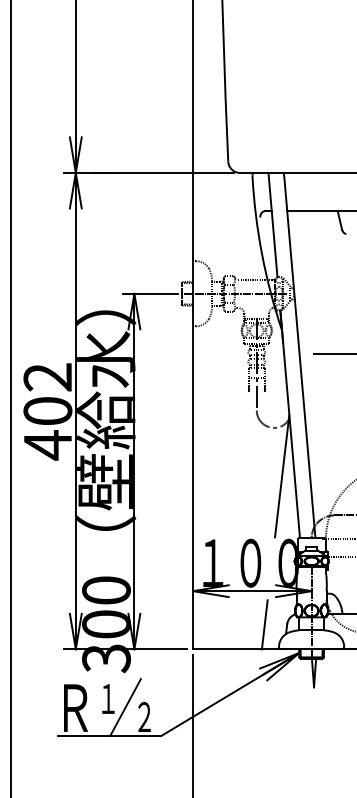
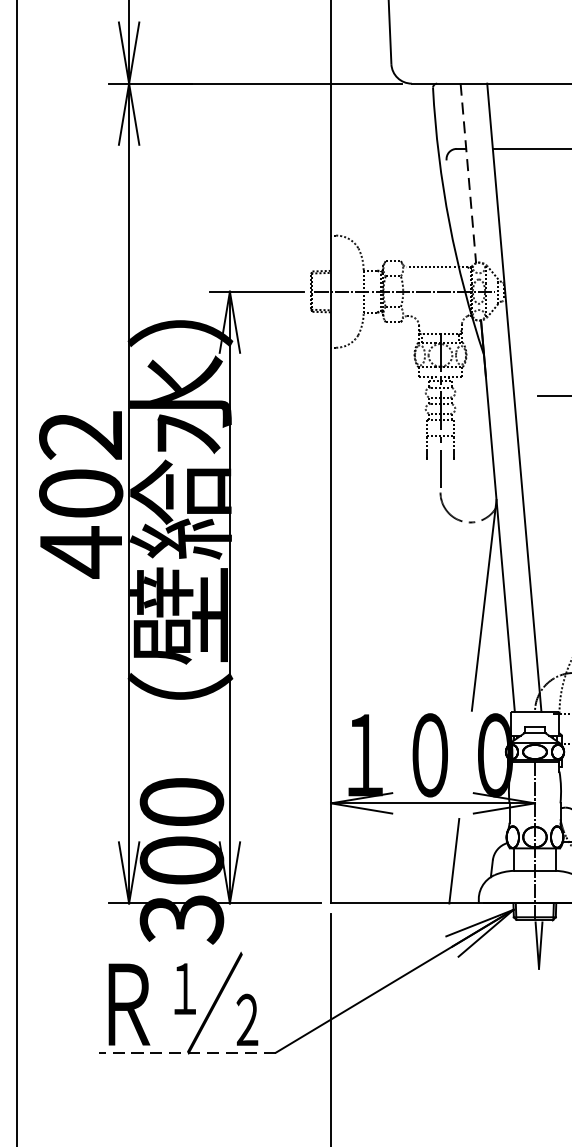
line: (273, 225) -> (469, 174), solid -> dashed
line: (109, 736) -> (187, 1053), solid -> dashed

